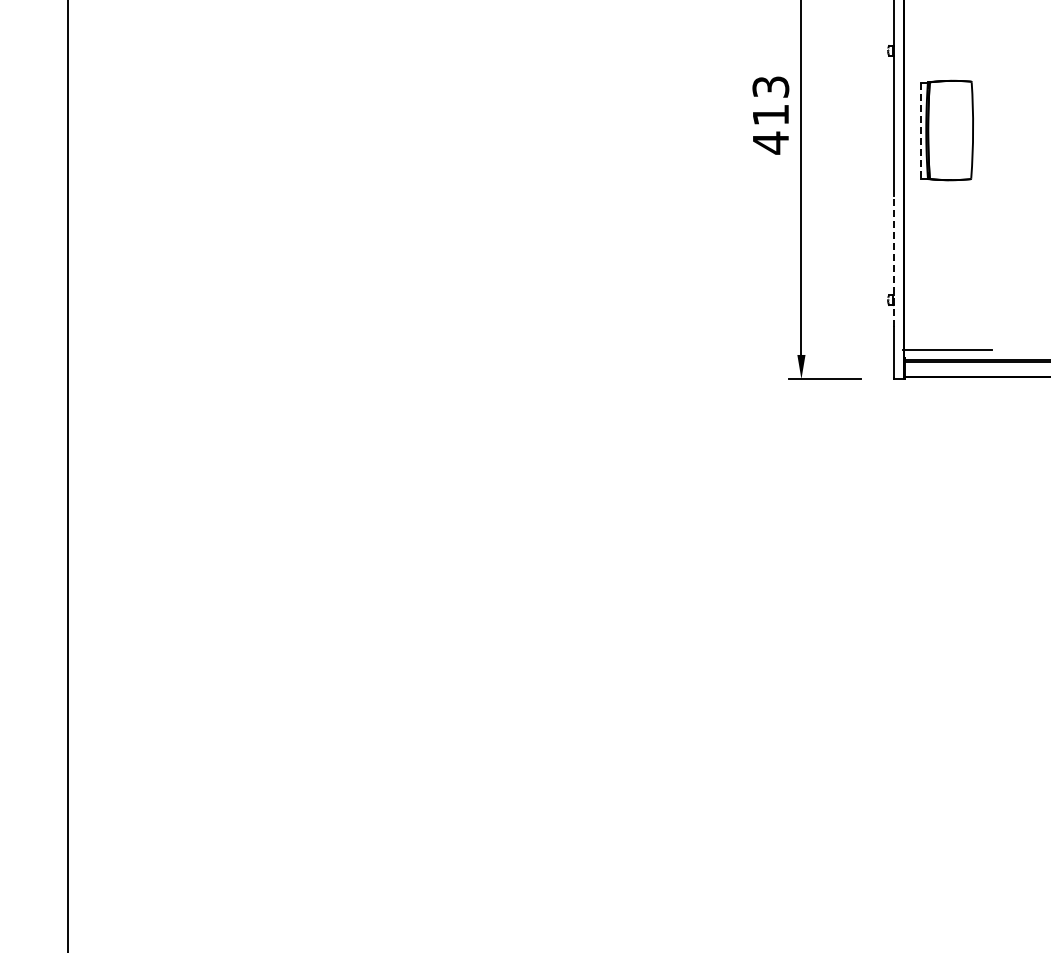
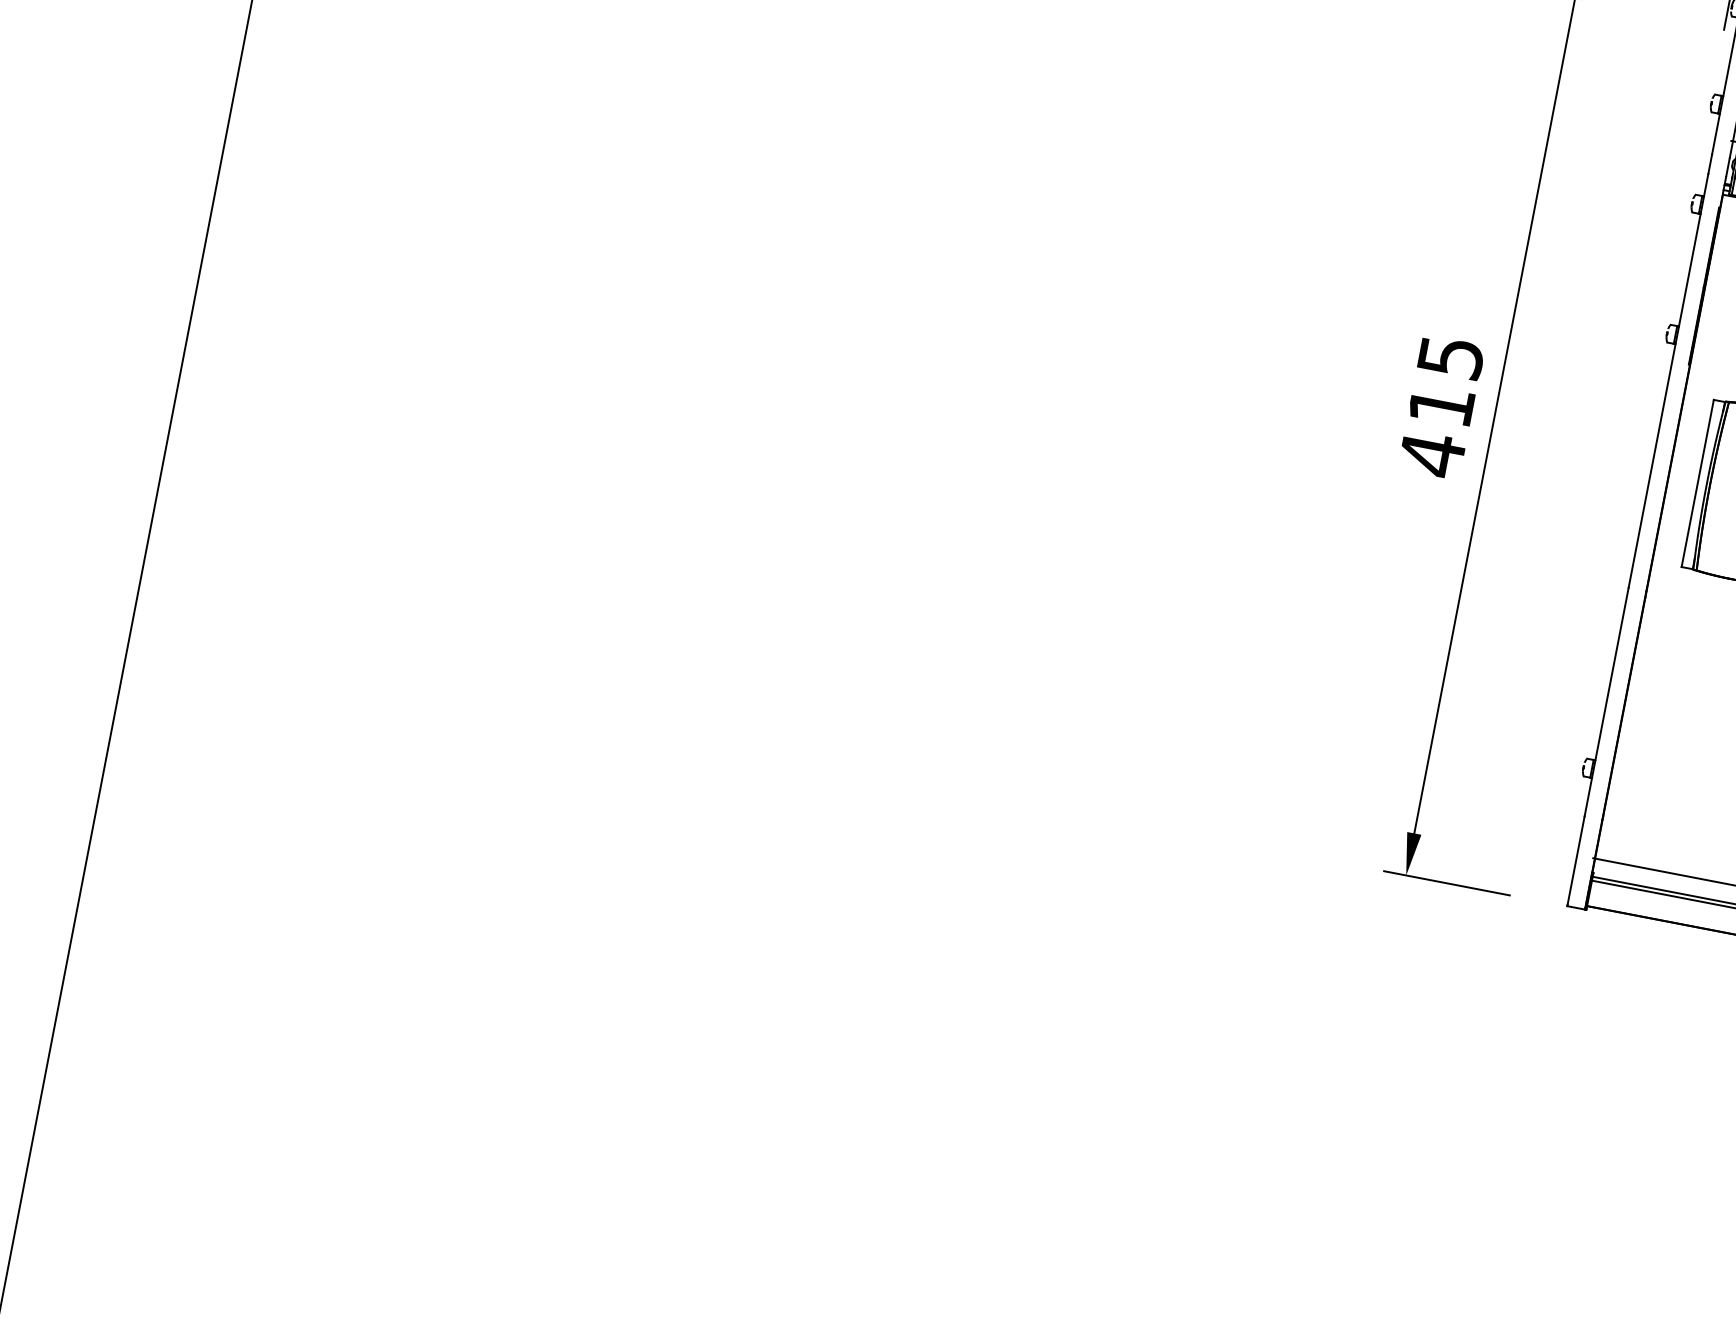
text: (770, 86) -> (1450, 356), 413 -> 415
line: (921, 131) -> (1698, 484), dashed -> solid
line: (894, 261) -> (1607, 701), dashed -> solid

